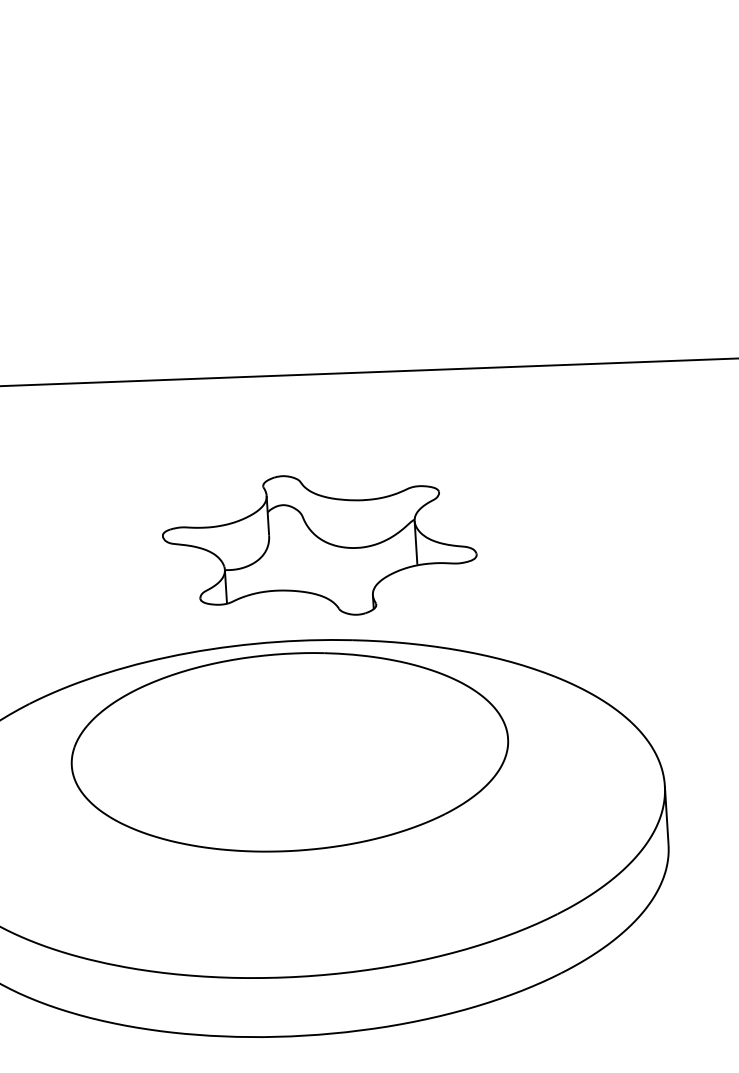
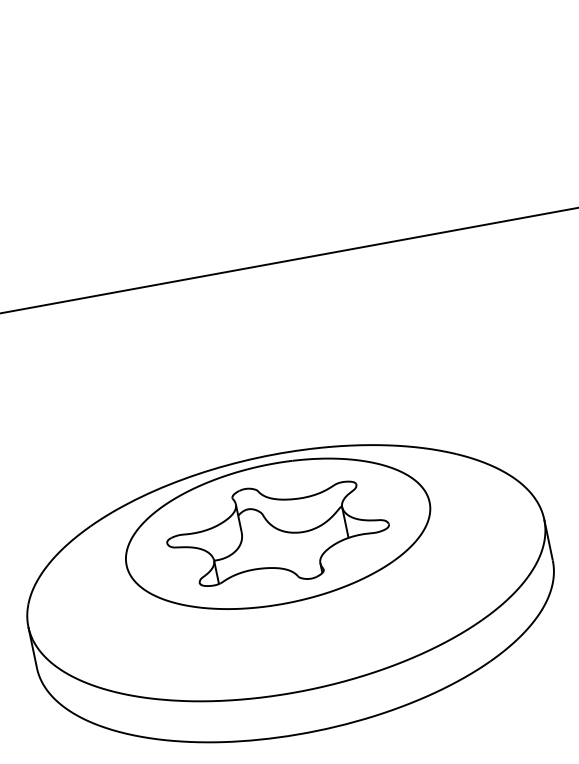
part: (318, 544) -> (277, 533), moved

